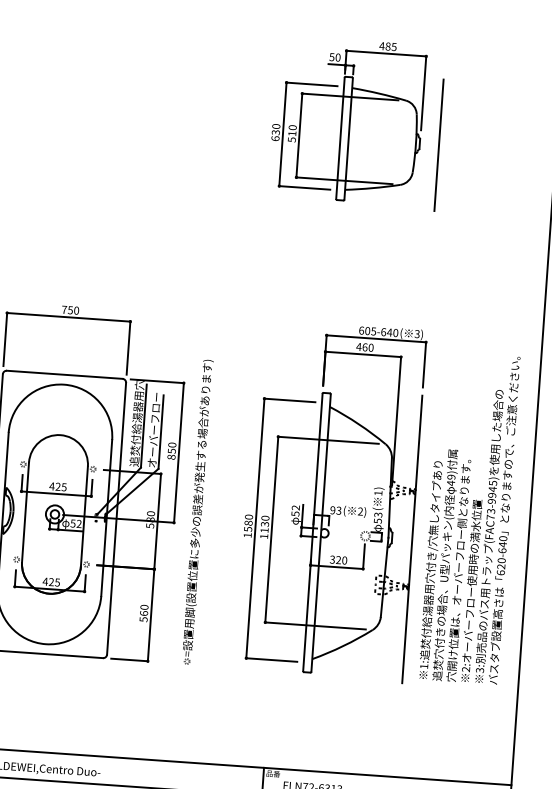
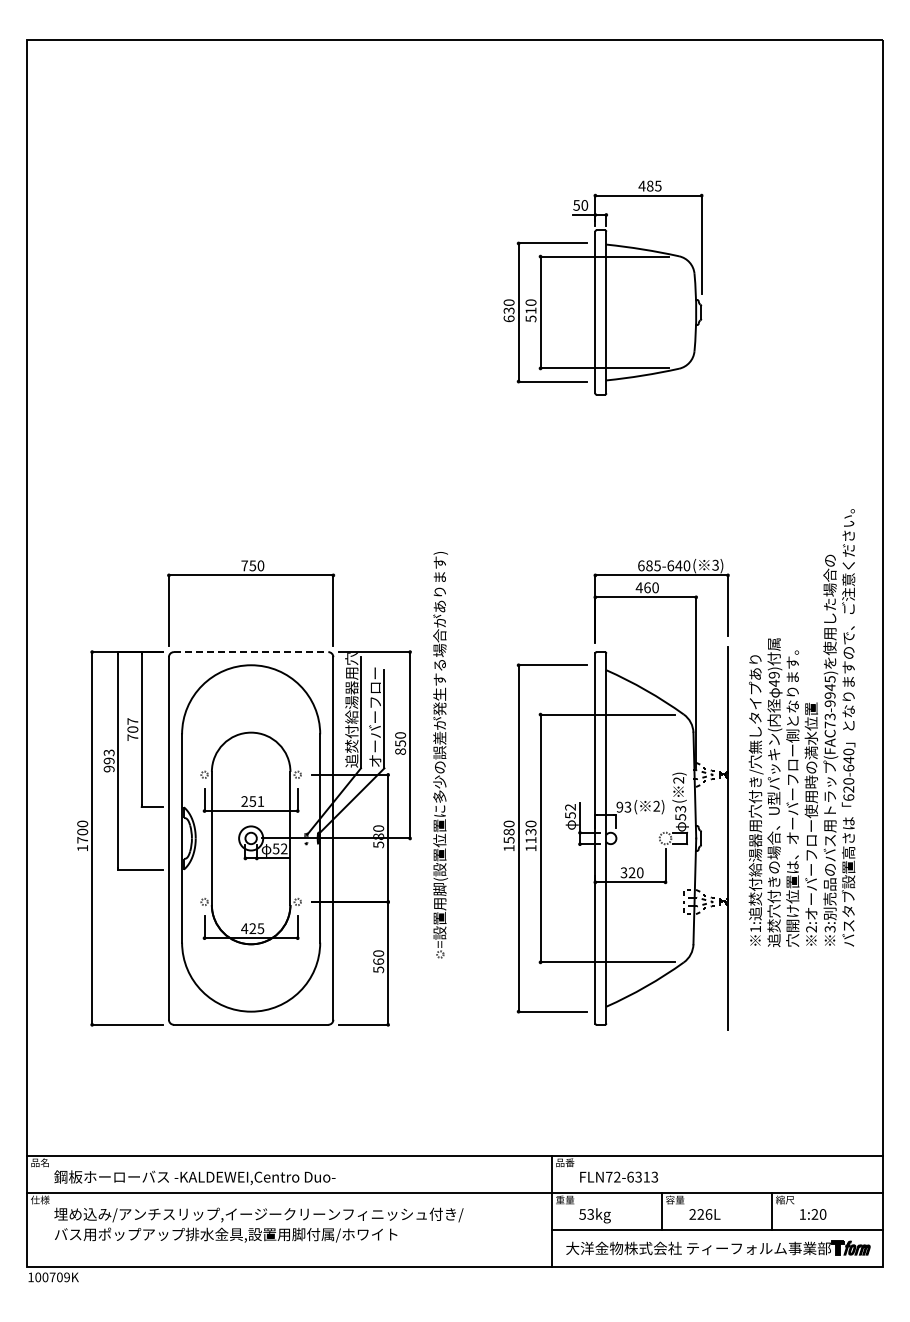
line: (438, 145) -> (726, 312), removed
text: (367, 330) -> (649, 565), 605-640 -> 685-640
line: (64, 375) -> (251, 652), solid -> dashed
text: (57, 486) -> (252, 801), 425 -> 251
text: (378, 493) -> (678, 780), 1) -> 2)
part: (197, 512) -> (440, 755), moved
text: (469, 517) -> (801, 727), moved

